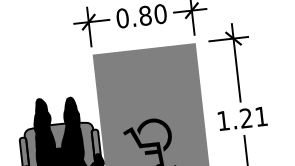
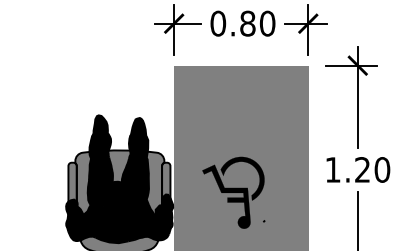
text: (261, 116) -> (382, 169), 1.21 -> 1.20

